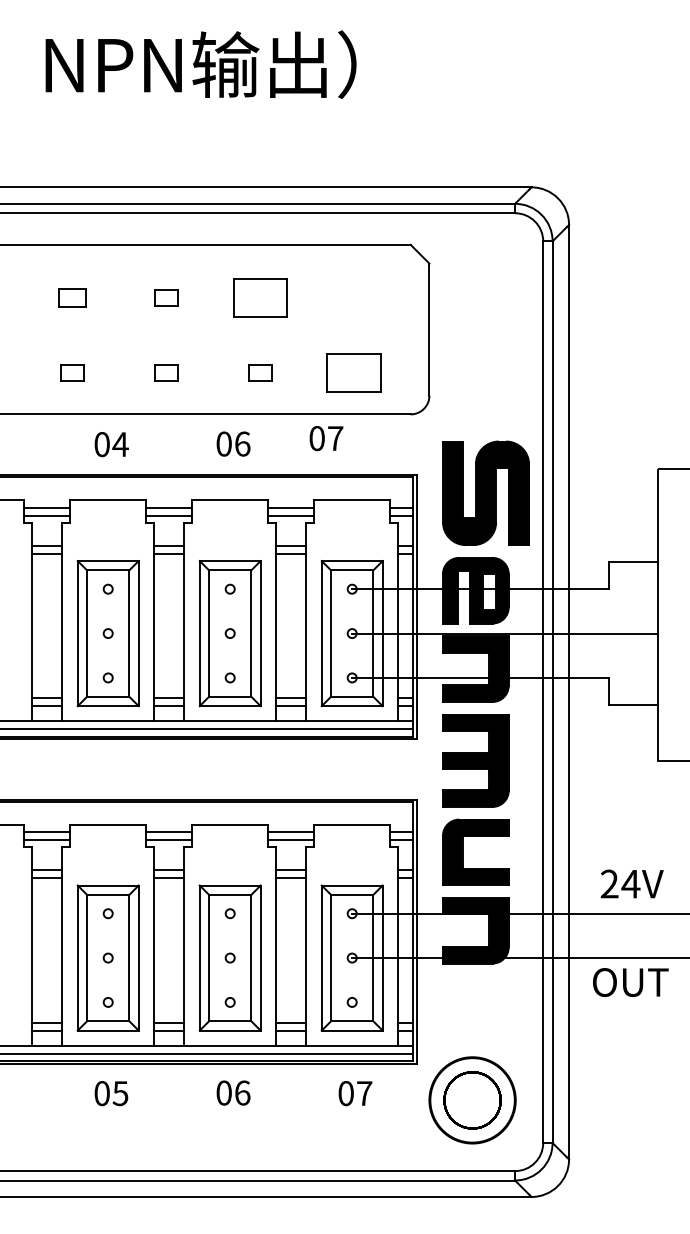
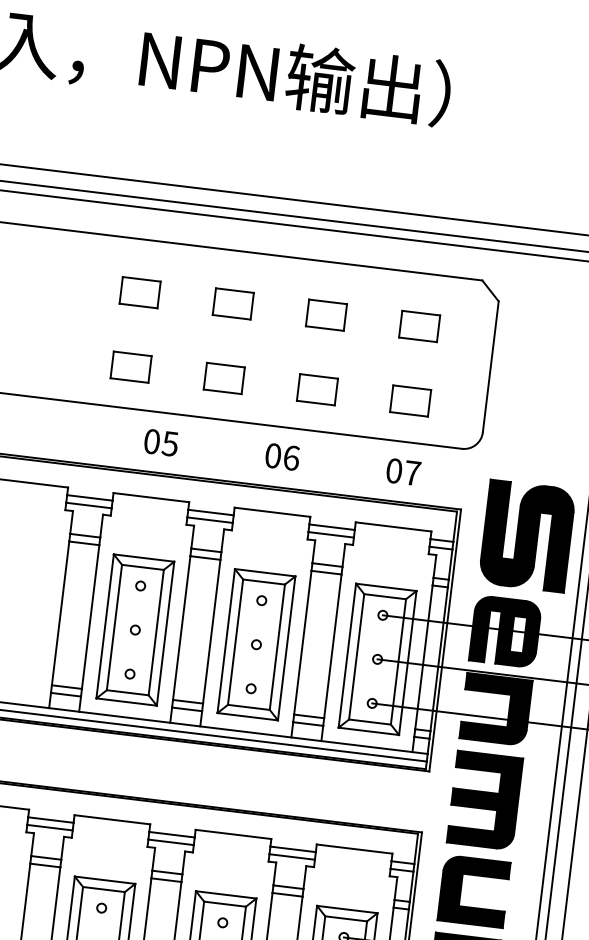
part: (72, 297) -> (140, 292), size x1.43
part: (165, 297) -> (232, 303), size x1.67
part: (259, 297) -> (325, 314), size x0.71
part: (353, 297) -> (419, 325), added
part: (72, 373) -> (131, 367), size x1.67
part: (165, 373) -> (223, 378), size x1.67
part: (259, 373) -> (316, 390), size x1.67
part: (353, 373) -> (410, 401), size x0.71
text: (326, 438) -> (403, 472), moved
text: (120, 444) -> (170, 443), 04 -> 05

